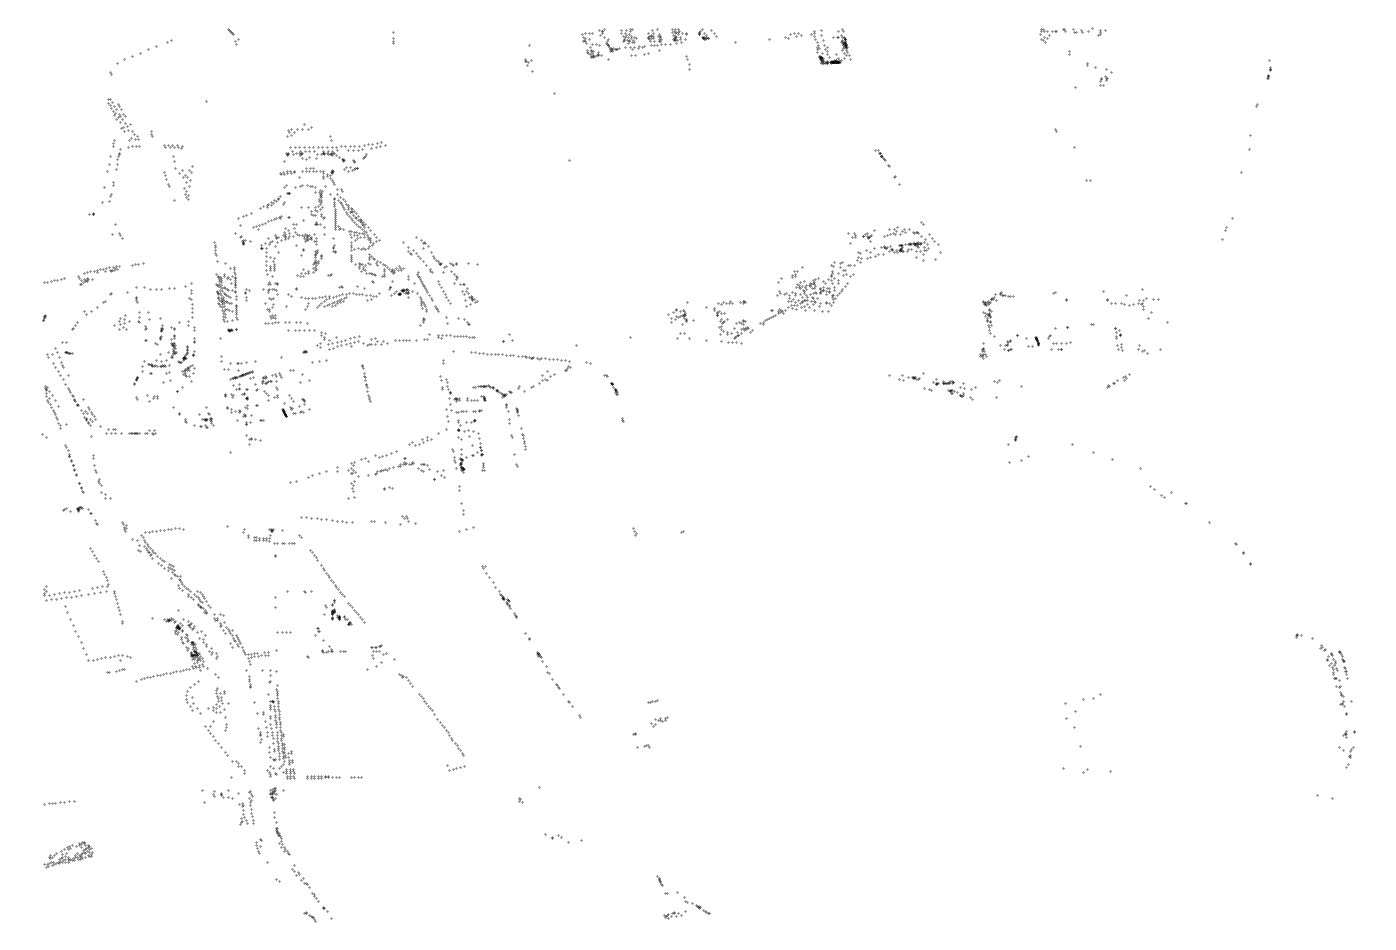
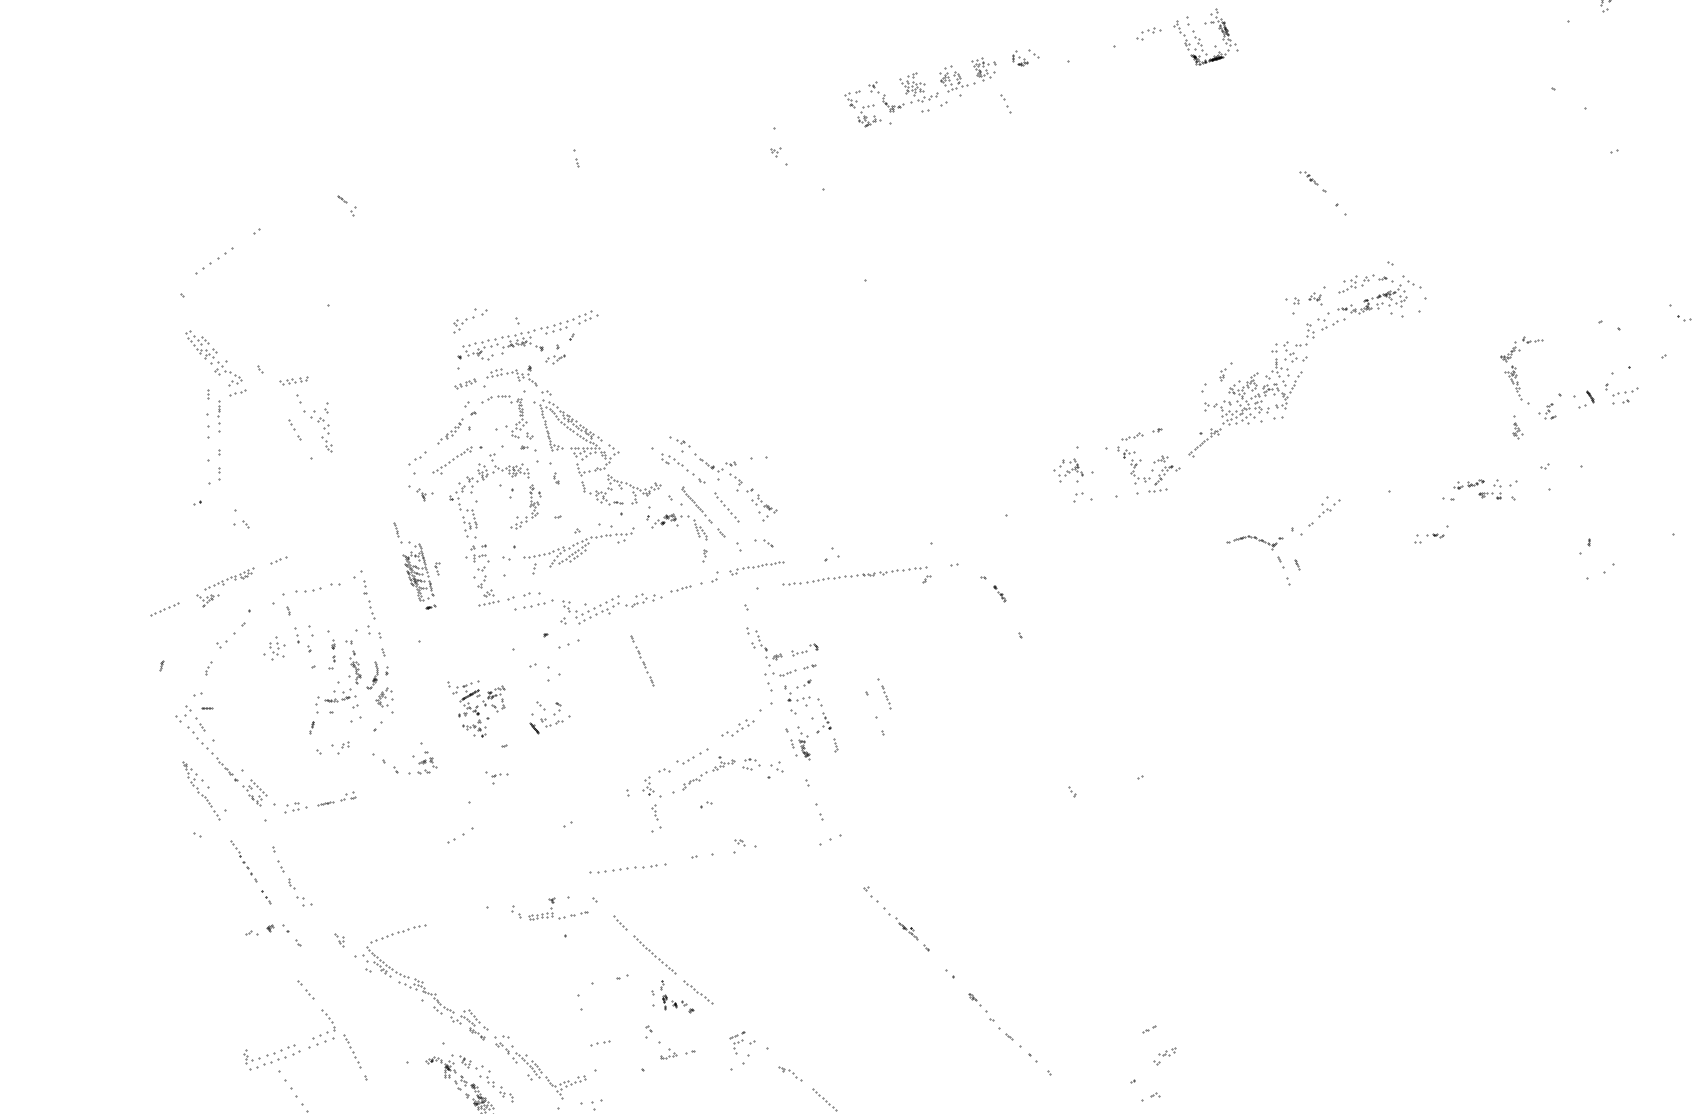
part: (136, 54) -> (213, 260), size x0.7
part: (231, 286) -> (420, 563), size x0.7
part: (911, 376) -> (1431, 534), moved
part: (251, 390) -> (480, 706), size x0.6
part: (513, 397) -> (1287, 545), moved
part: (317, 474) -> (461, 836), moved

